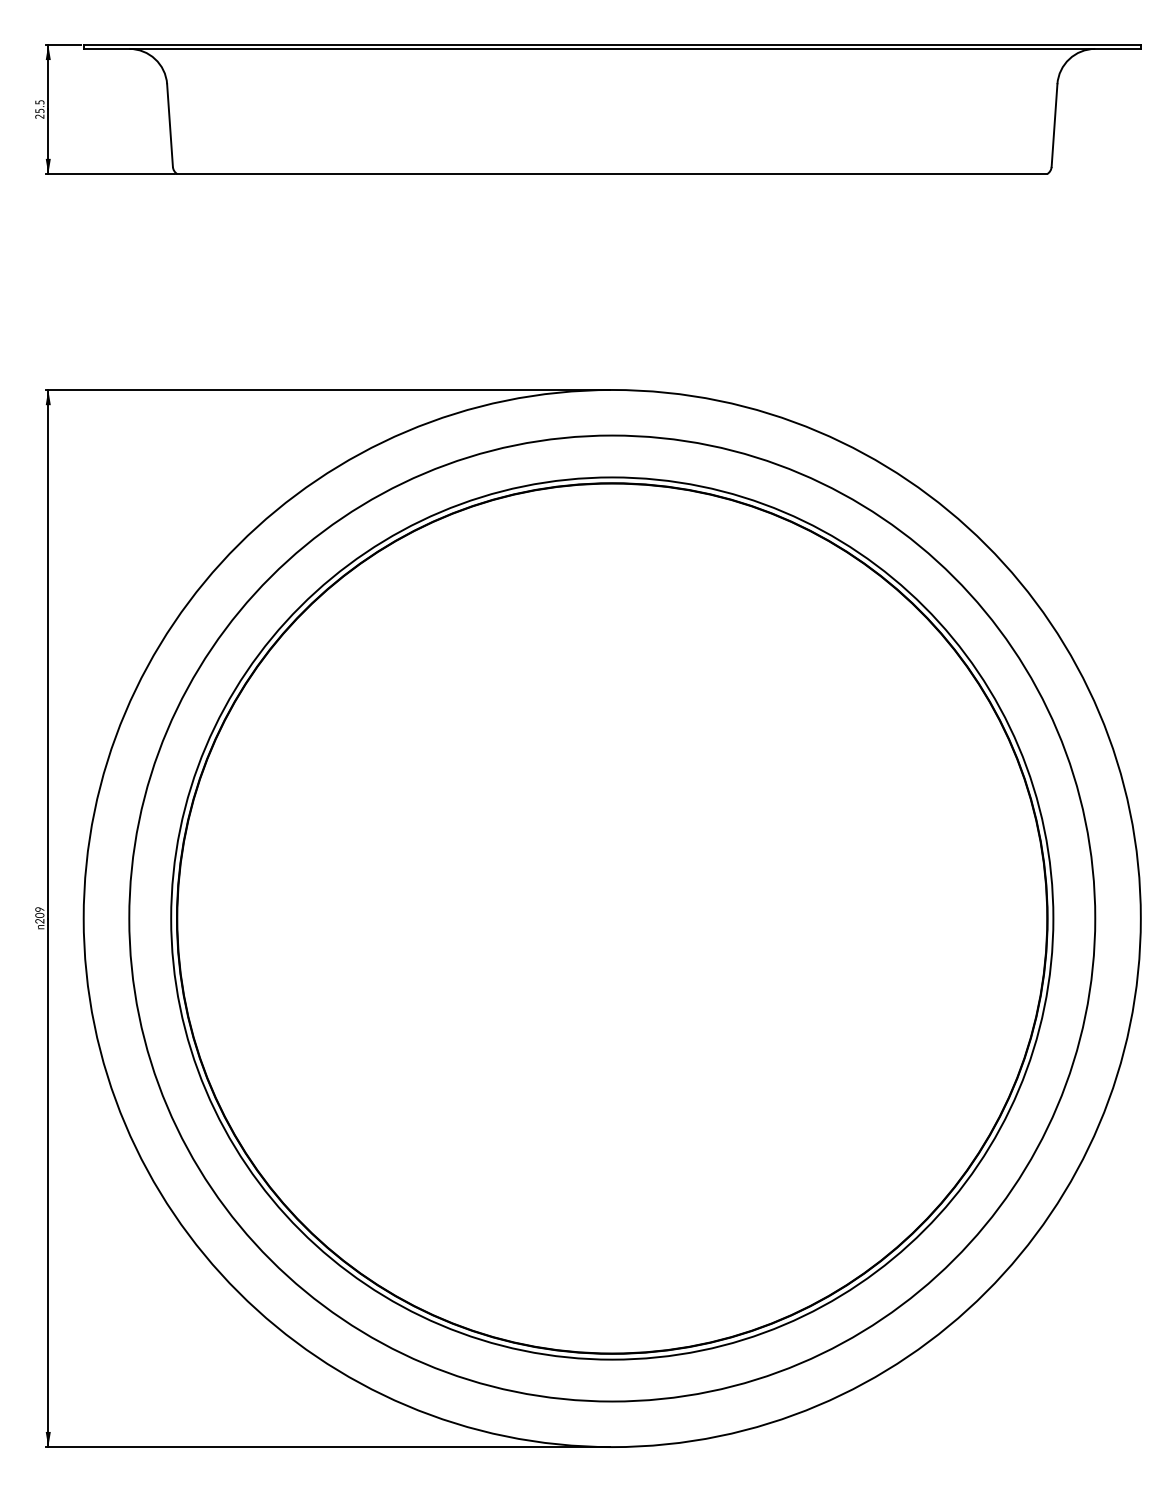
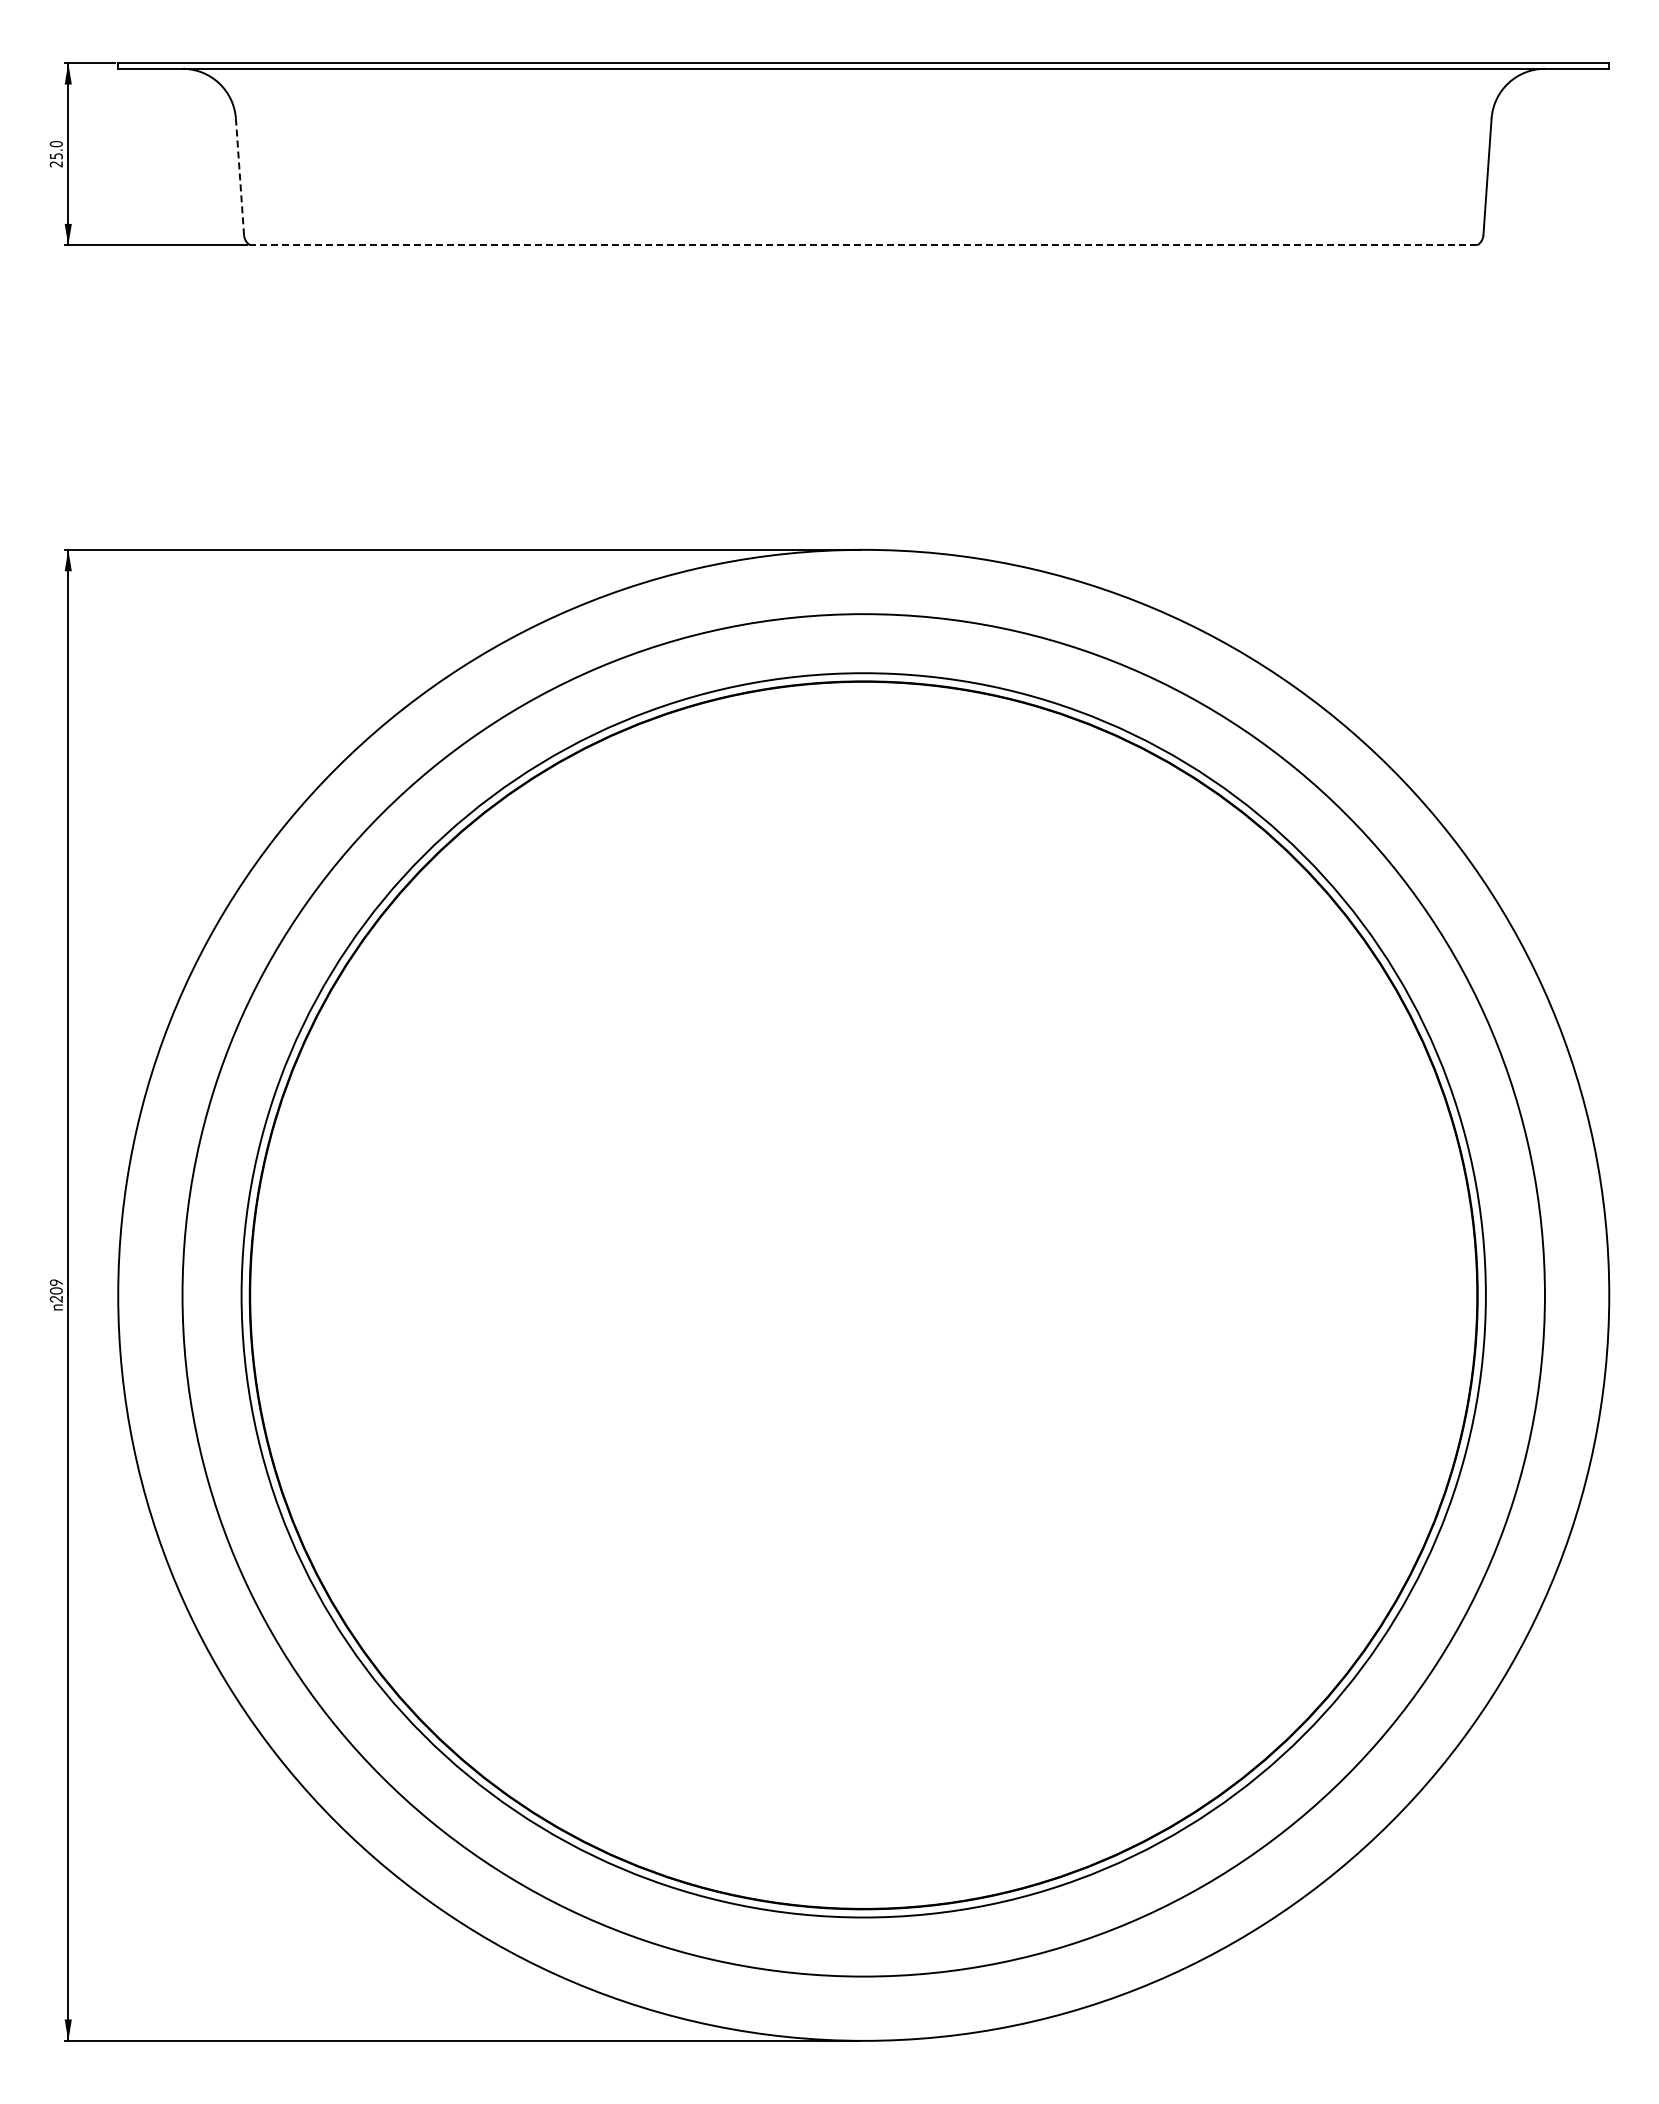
text: (39, 102) -> (55, 144), 25.5 -> 25.0
line: (170, 125) -> (240, 177), solid -> dashed
line: (612, 174) -> (863, 245), solid -> dashed

